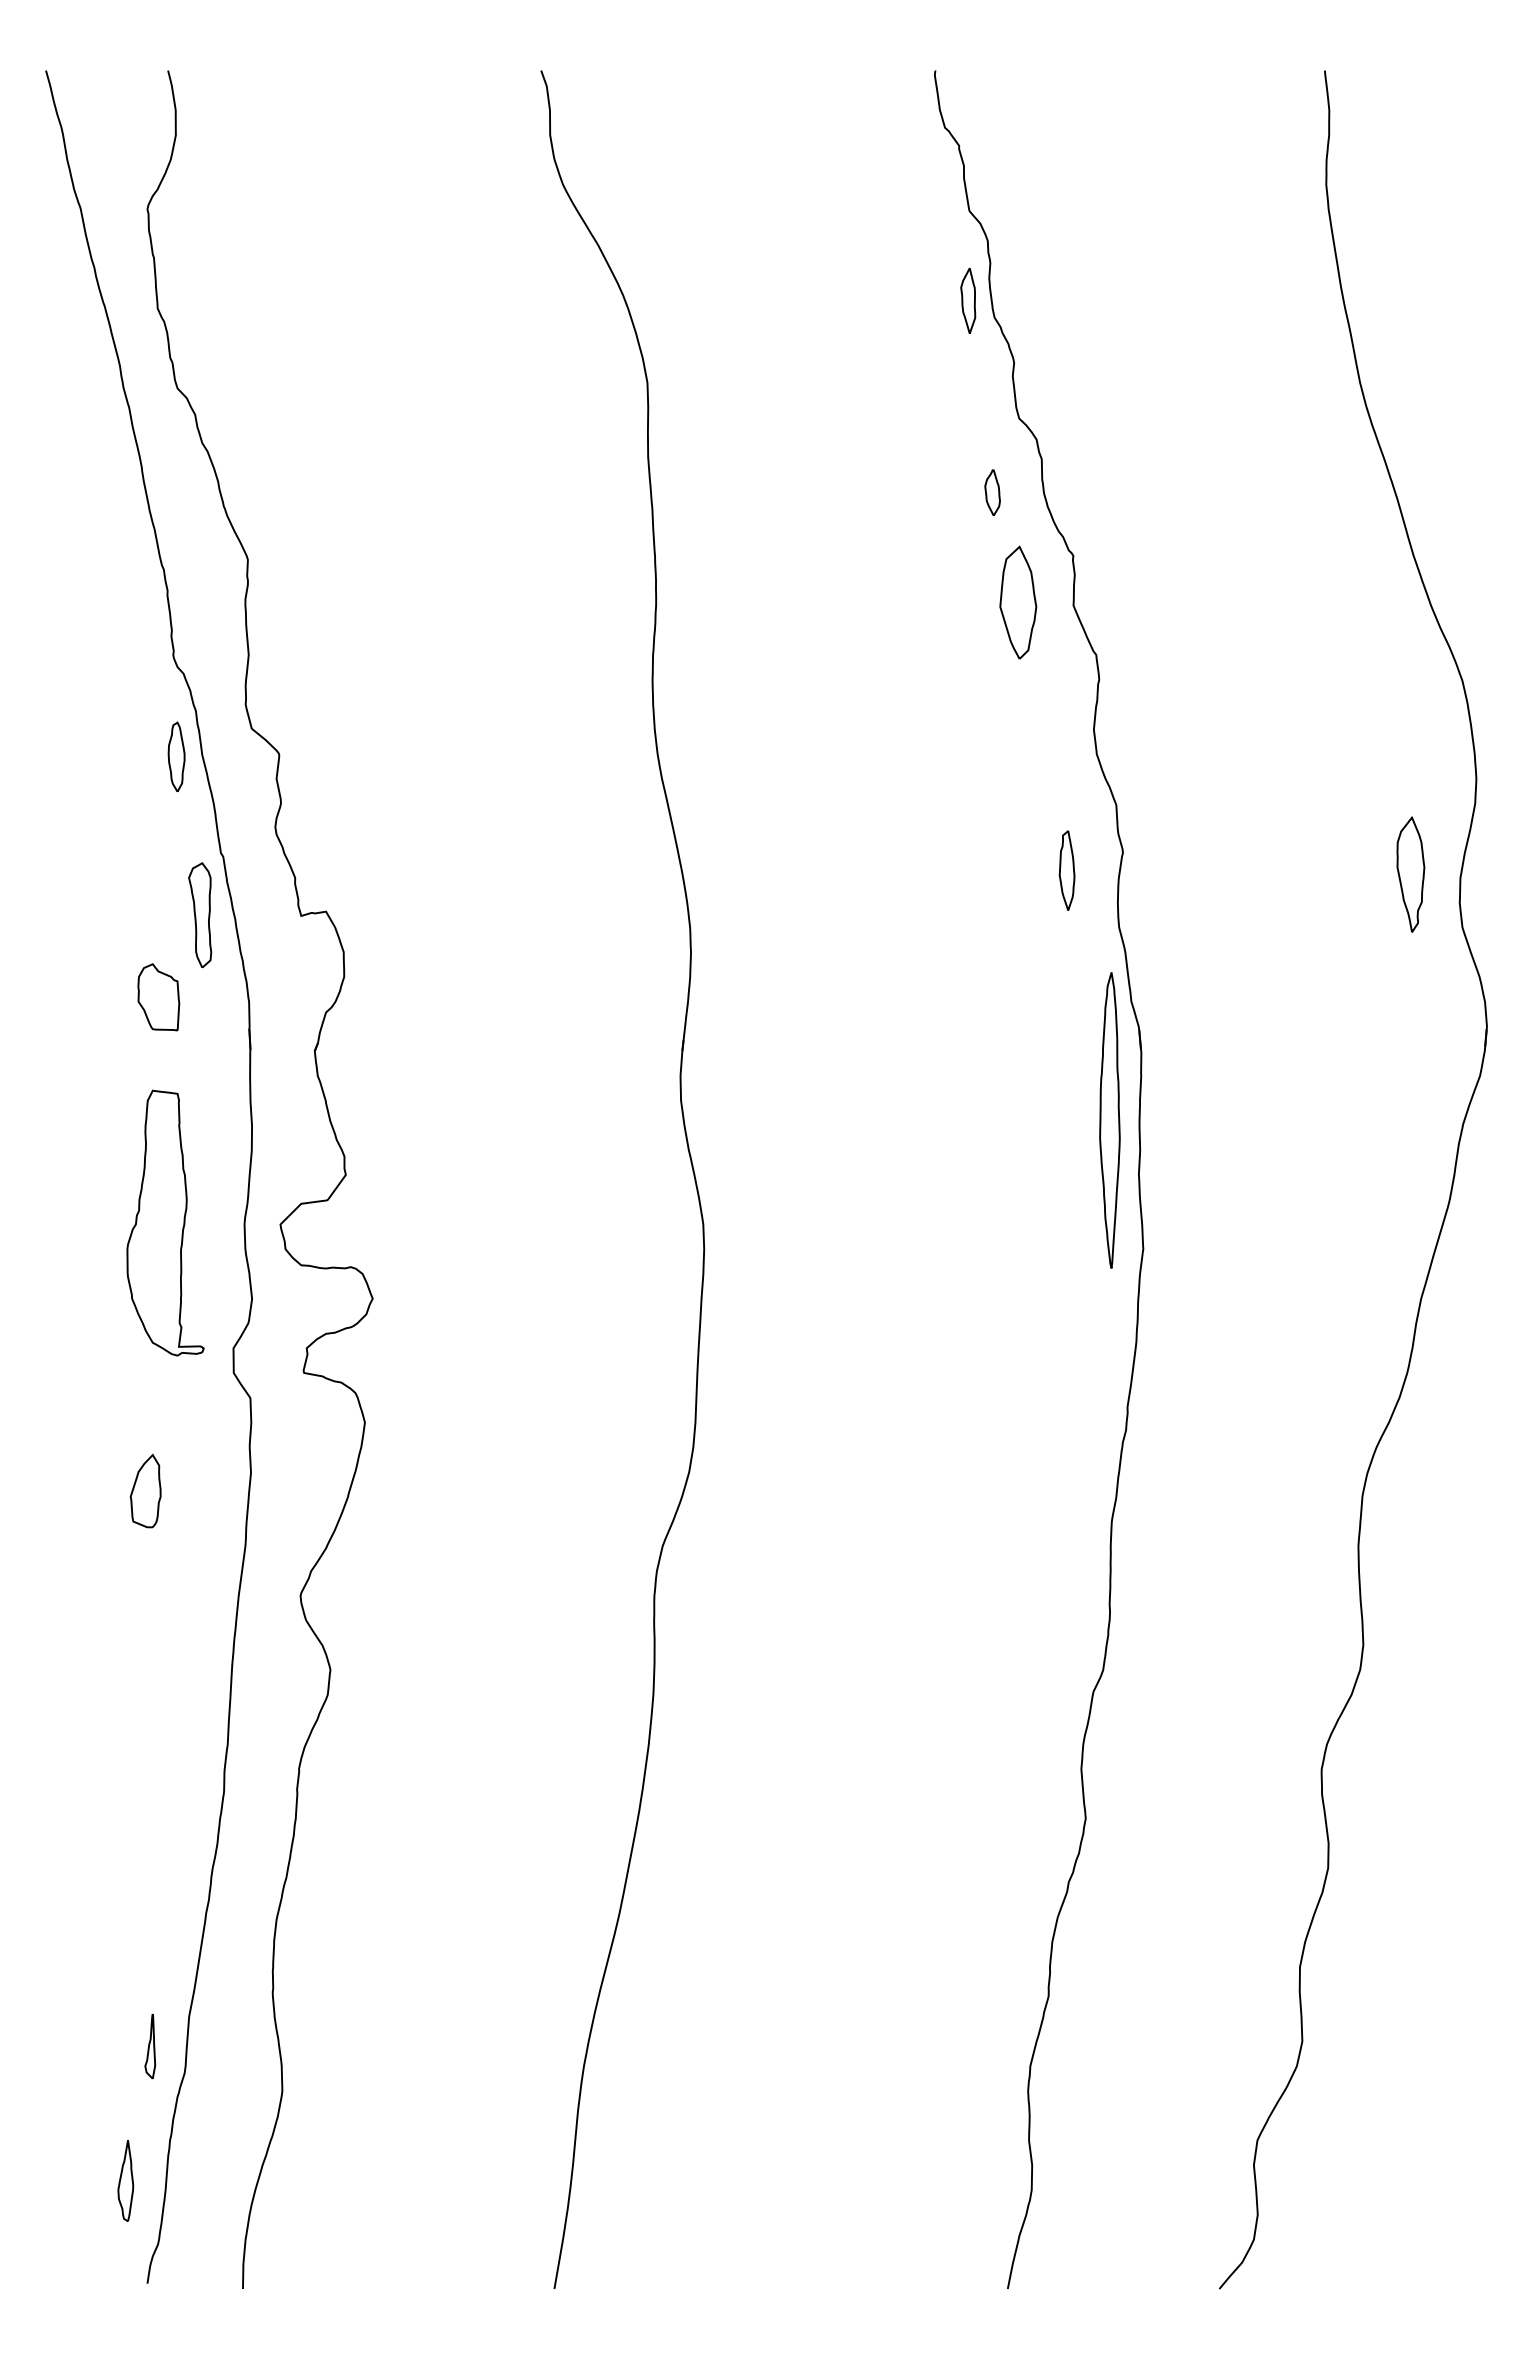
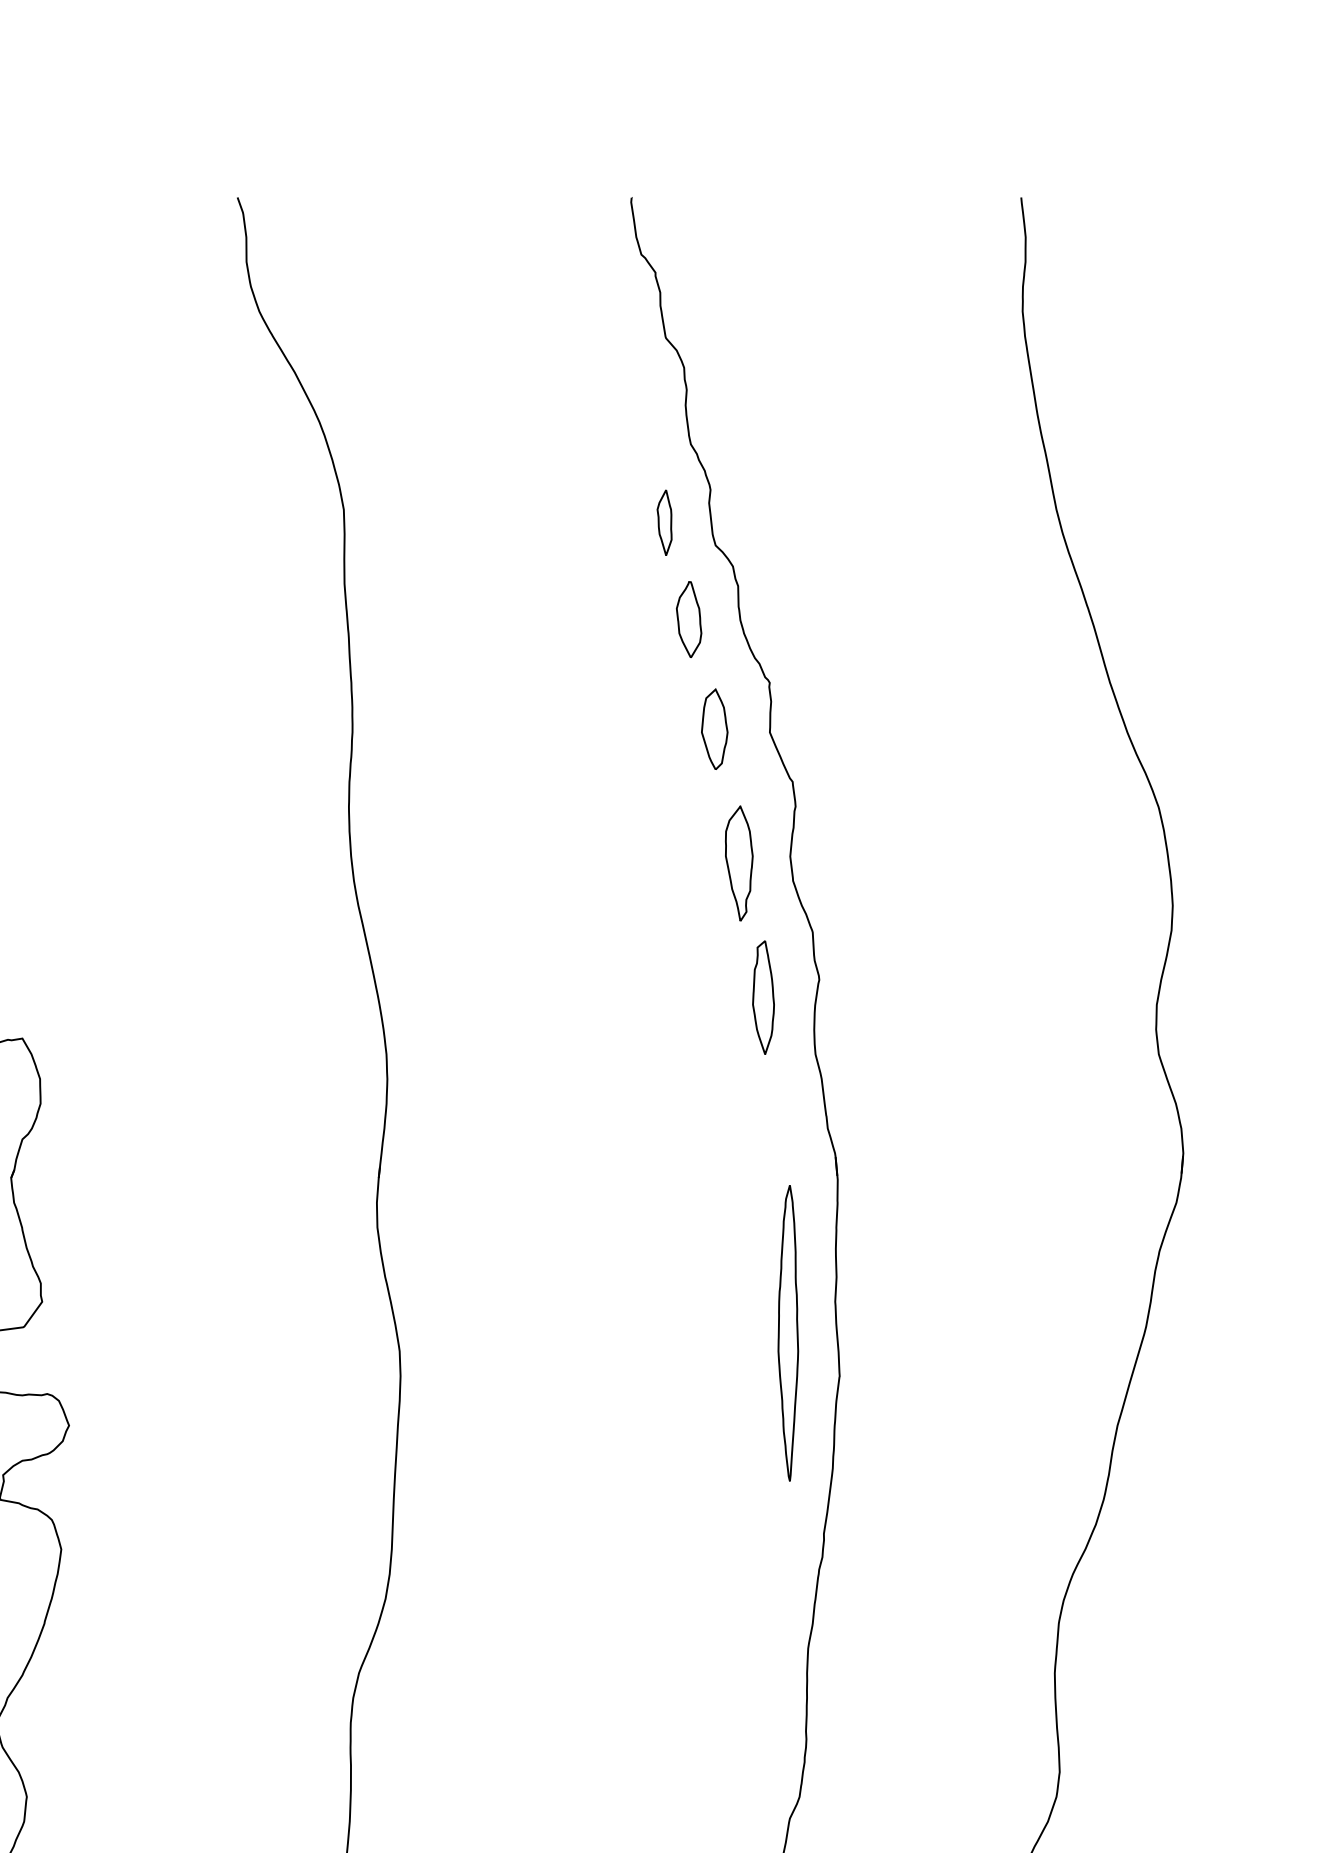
part: (968, 300) -> (664, 522), moved
part: (992, 492) -> (688, 619), size x1.67
part: (1018, 601) -> (714, 728), size x0.71
part: (1066, 870) -> (762, 997), size x1.43
part: (1410, 874) -> (738, 863), moved
part: (1109, 1120) -> (787, 1333), moved

